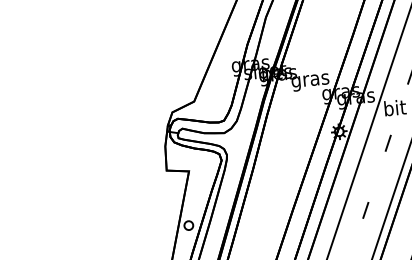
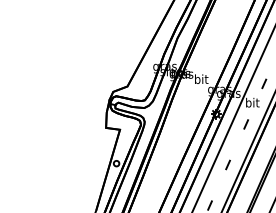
text: (310, 80) -> (201, 80), gras -> bit

